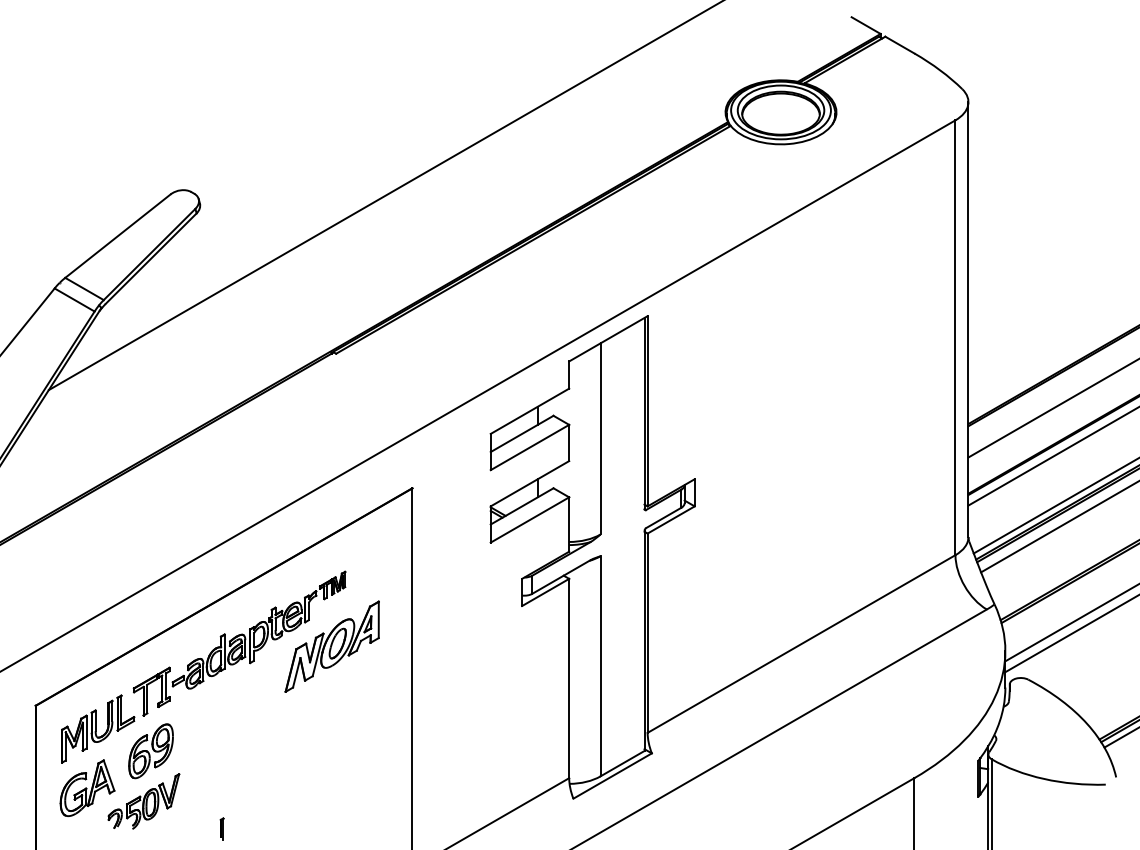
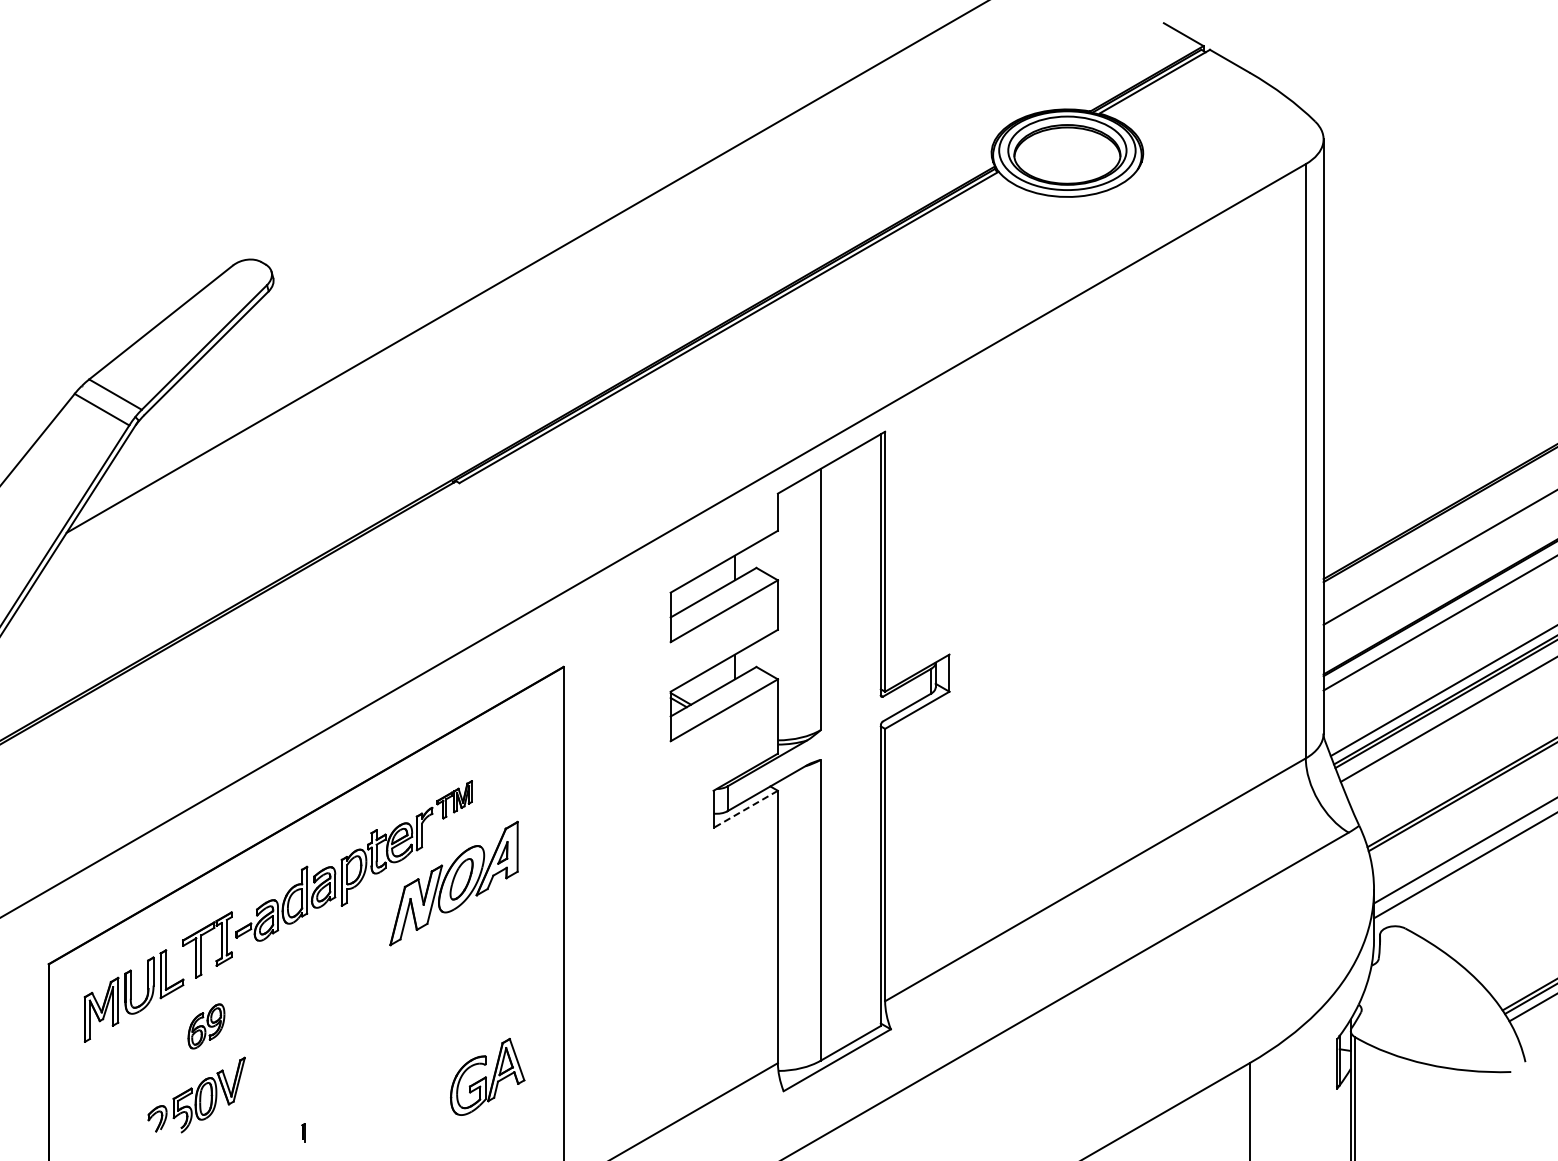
line: (545, 592) -> (745, 809), solid -> dashed
part: (151, 751) -> (206, 1026), size x0.6
part: (87, 787) -> (487, 1076), moved
part: (222, 828) -> (303, 1132), size x0.6

